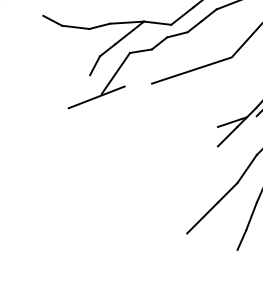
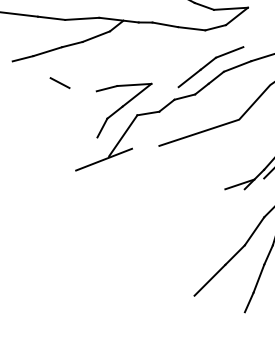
line: (157, 23) -> (164, 85), removed
line: (75, 27) -> (82, 89), removed
line: (227, 136) -> (234, 198), removed

